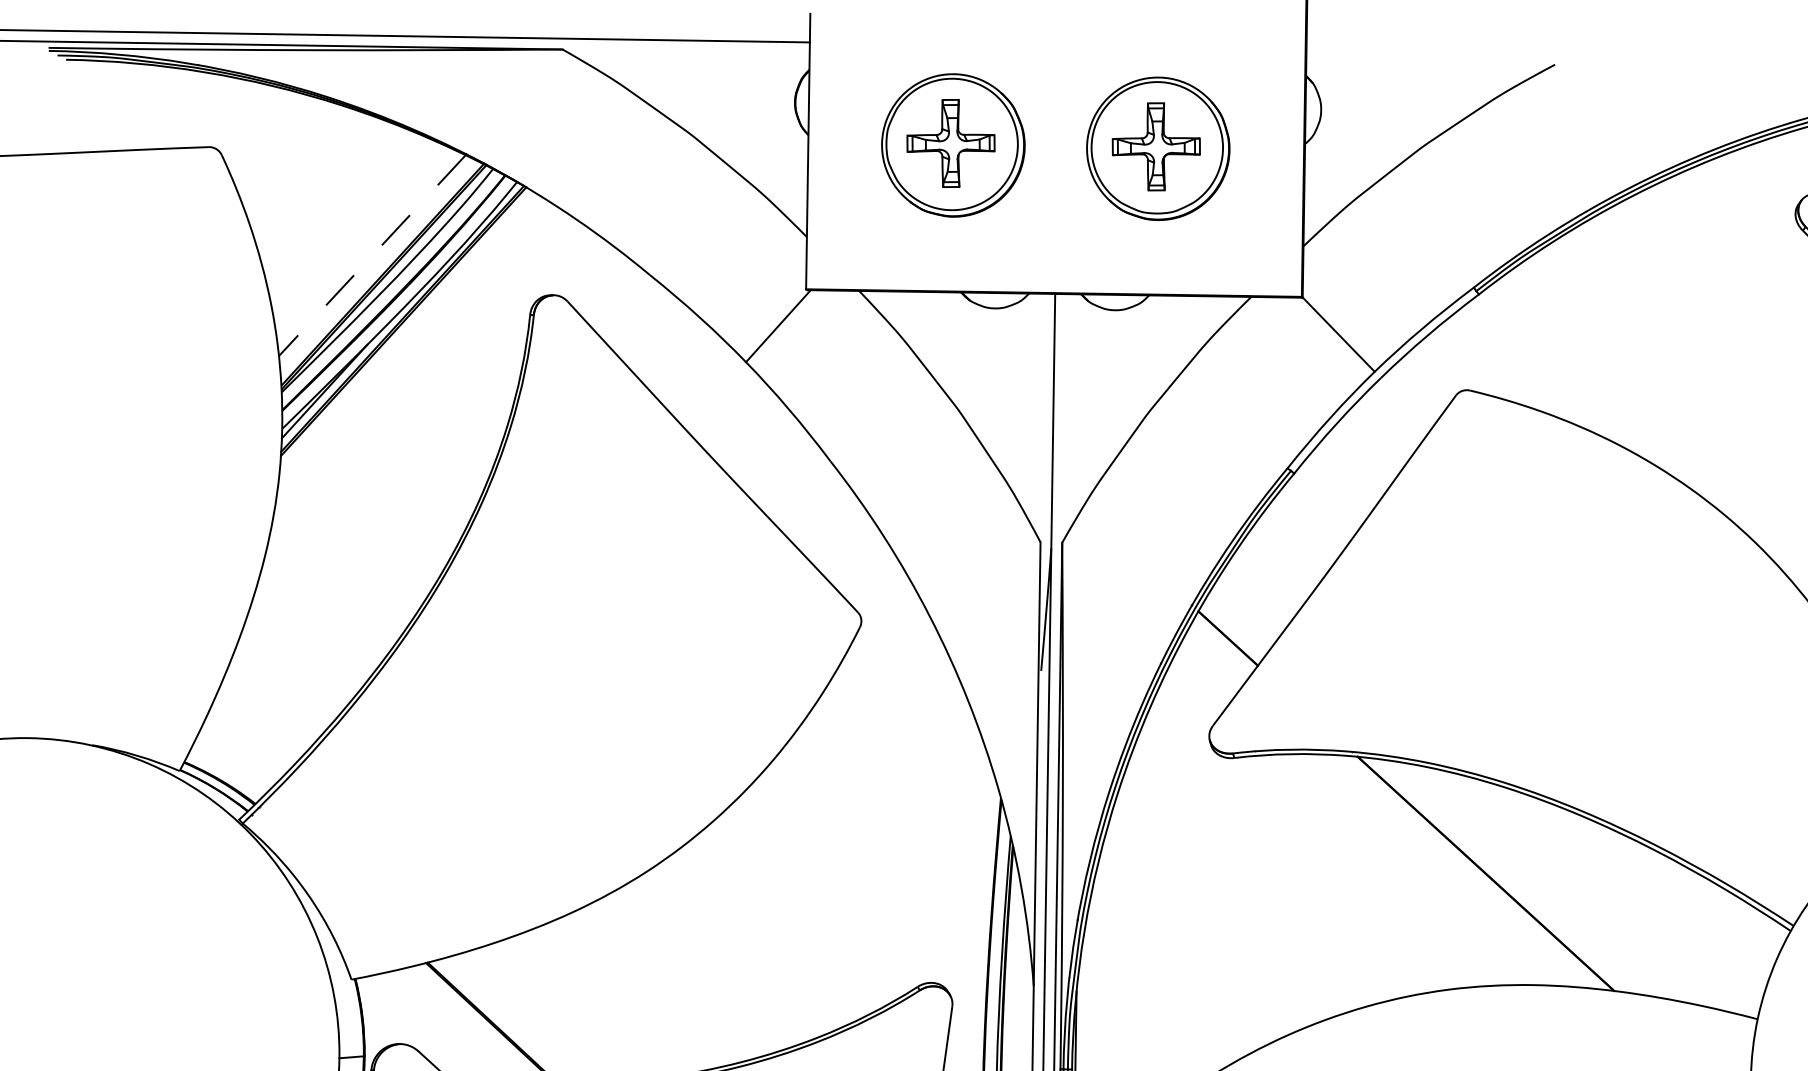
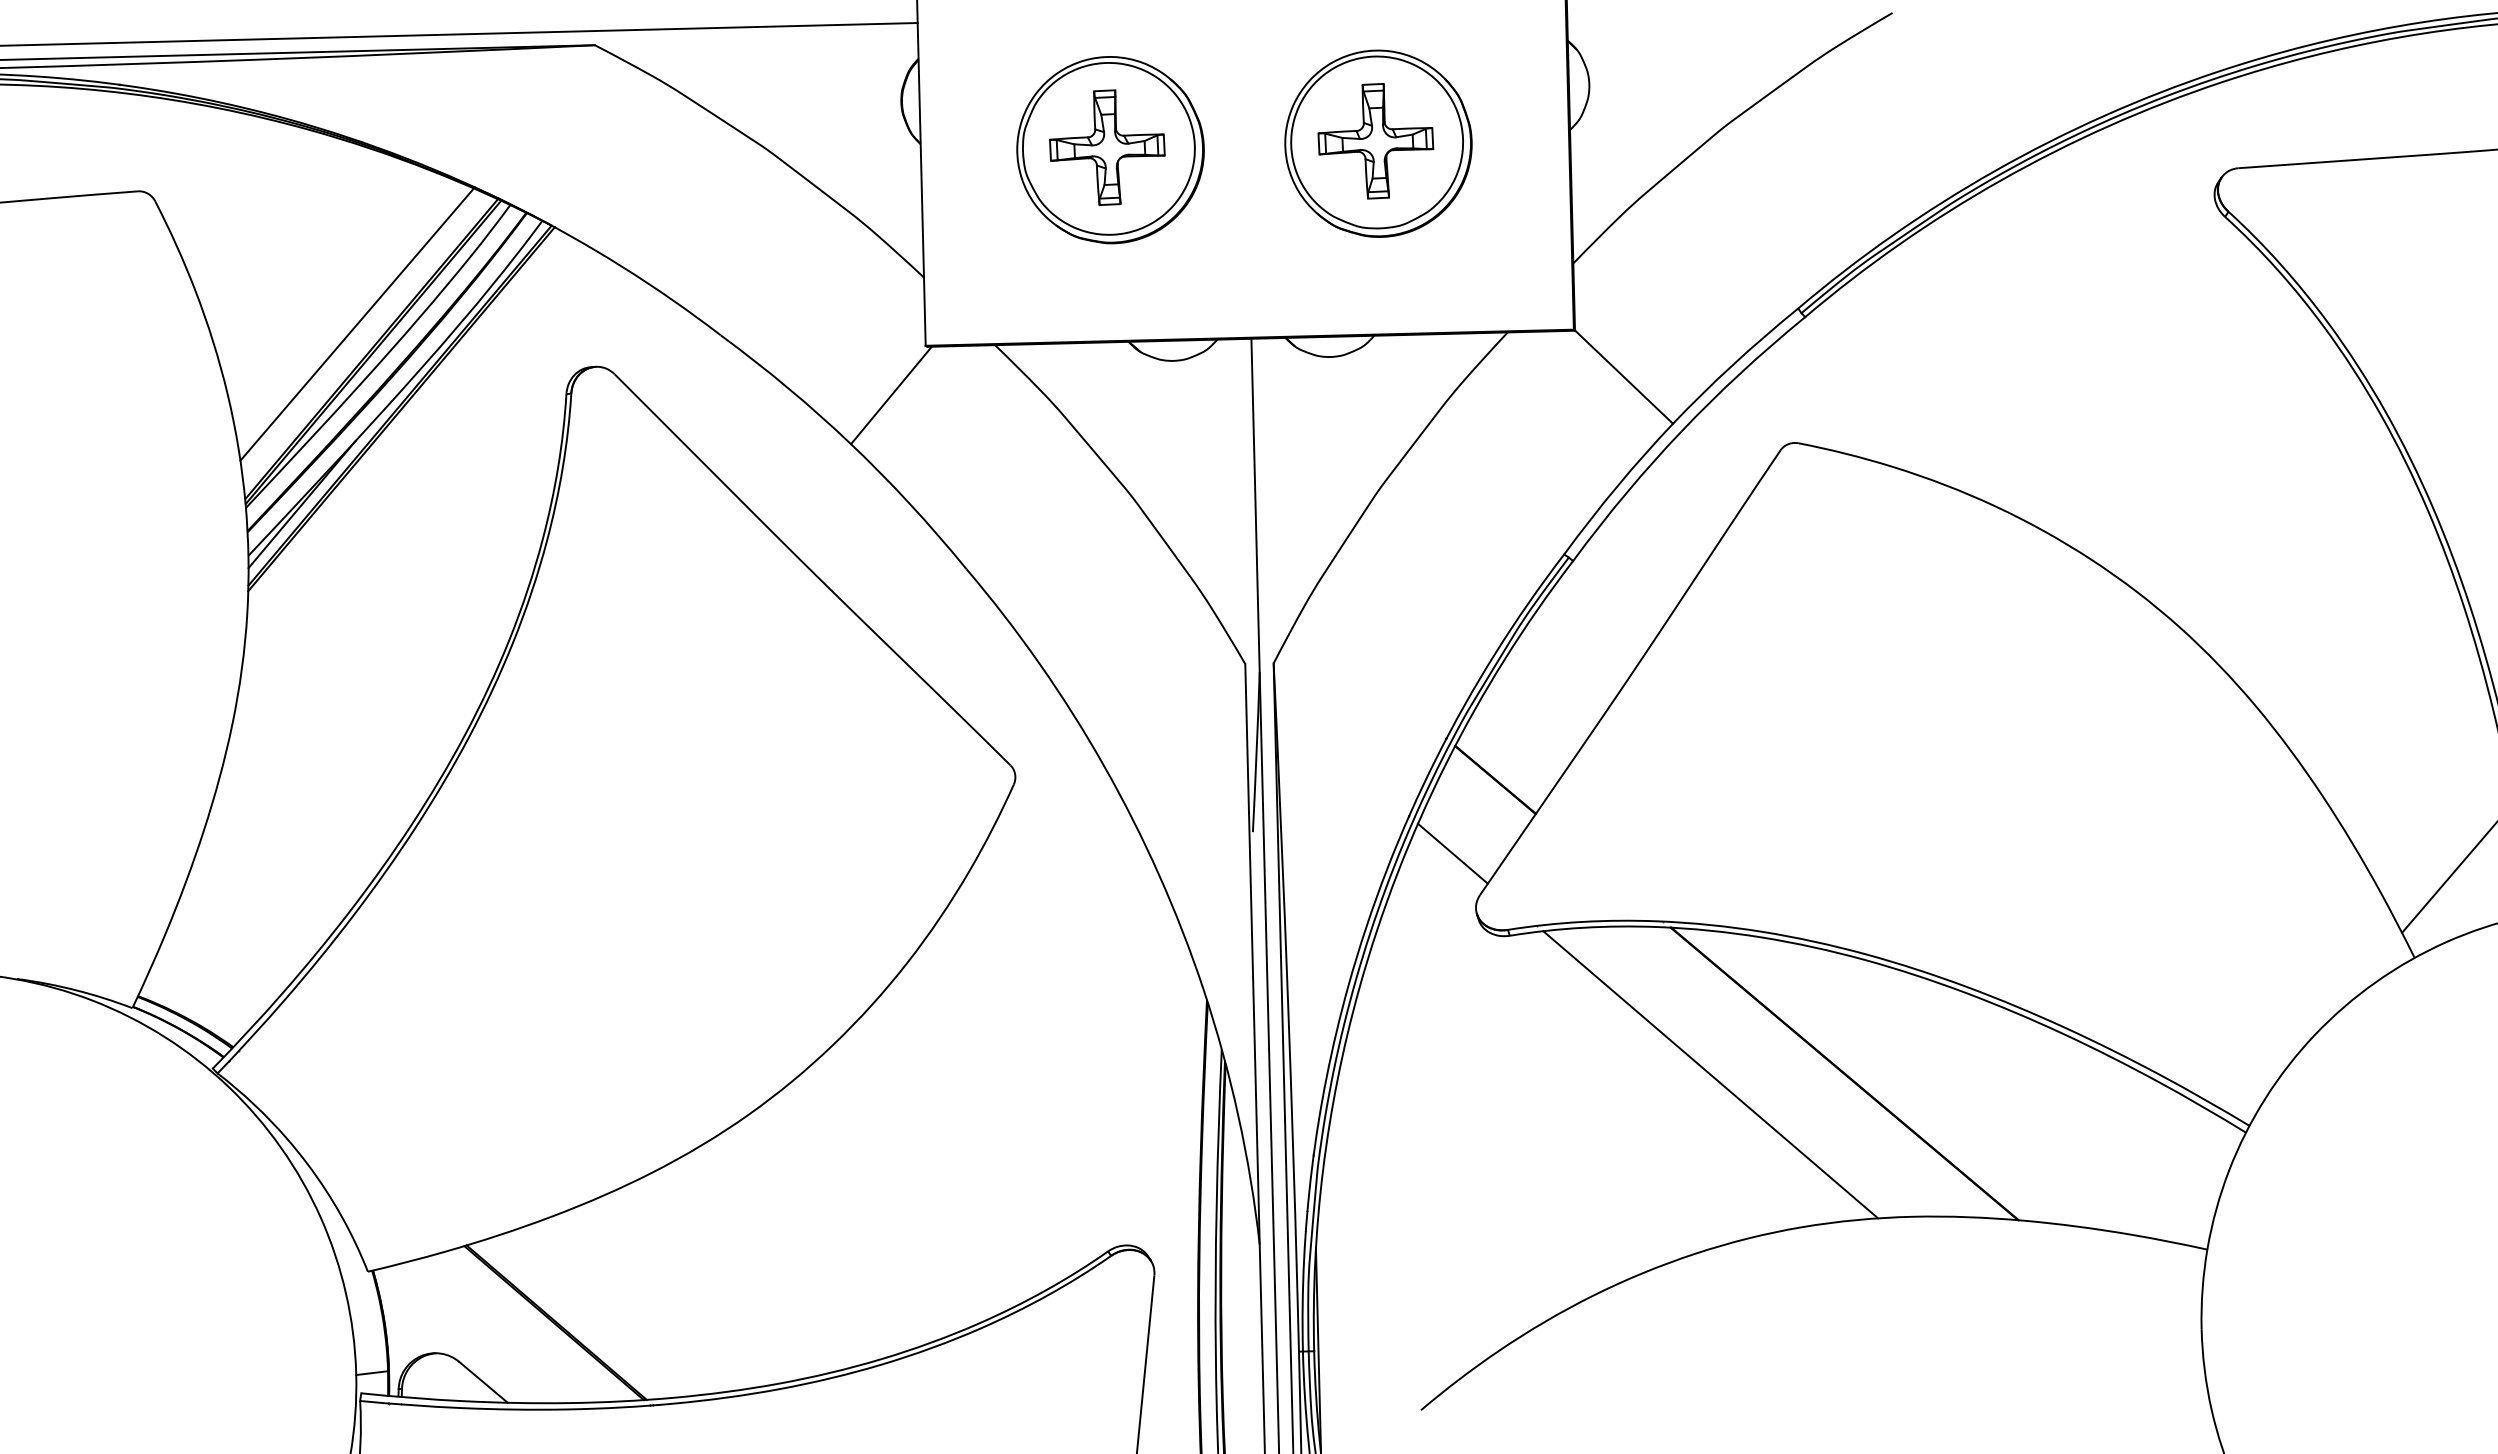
line: (371, 255) -> (356, 324), dashed -> solid
line: (1193, 693) -> (1452, 853), added
line: (1383, 870) -> (1710, 1074), added

